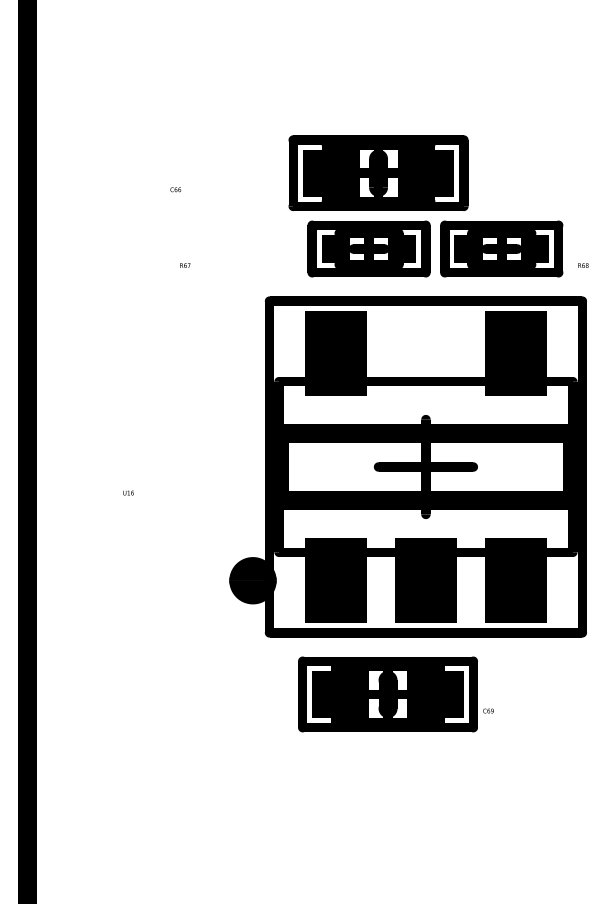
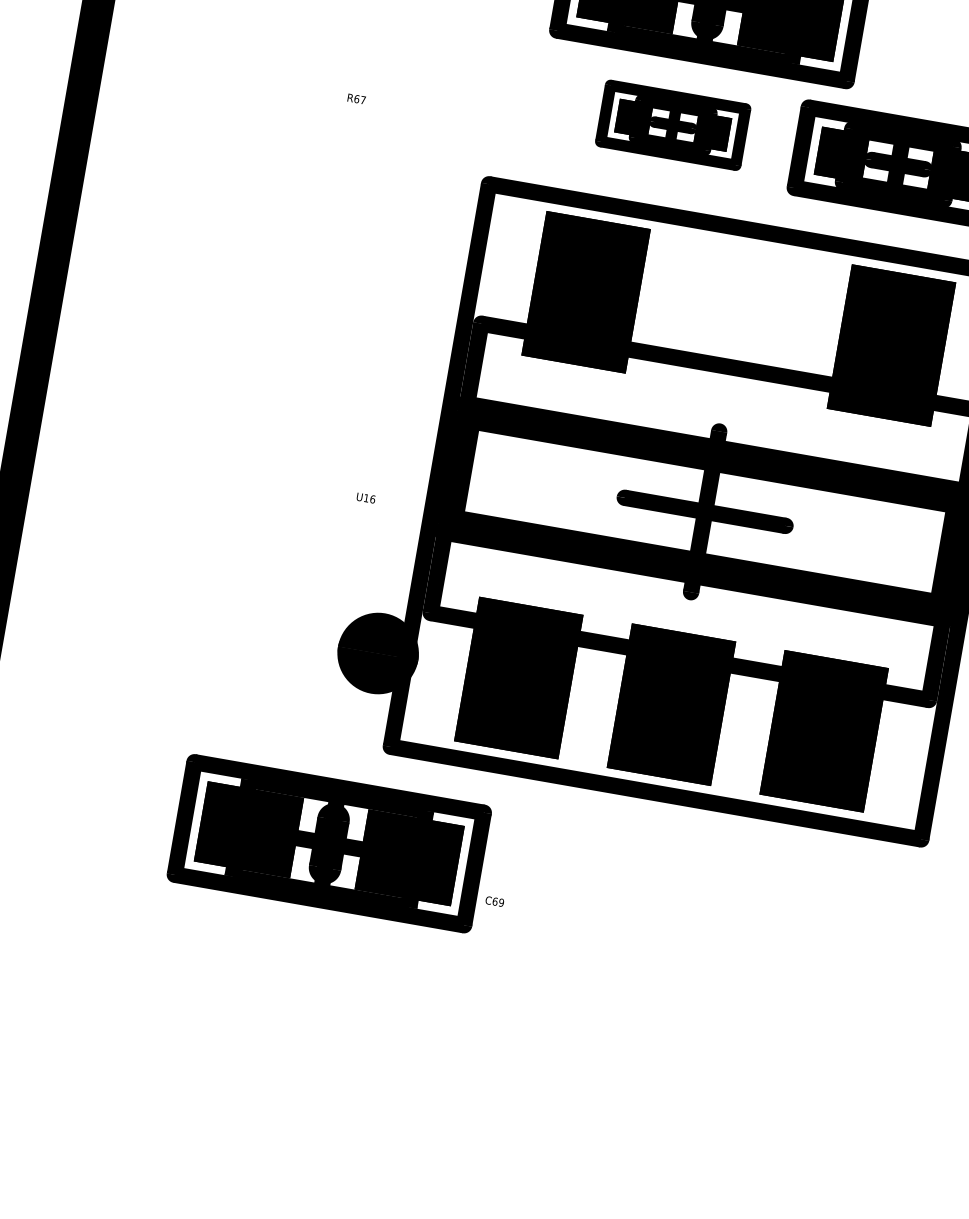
part: (368, 248) -> (672, 124), size x0.7
text: (128, 492) -> (366, 497), moved
text: (395, 694) -> (341, 846), moved

